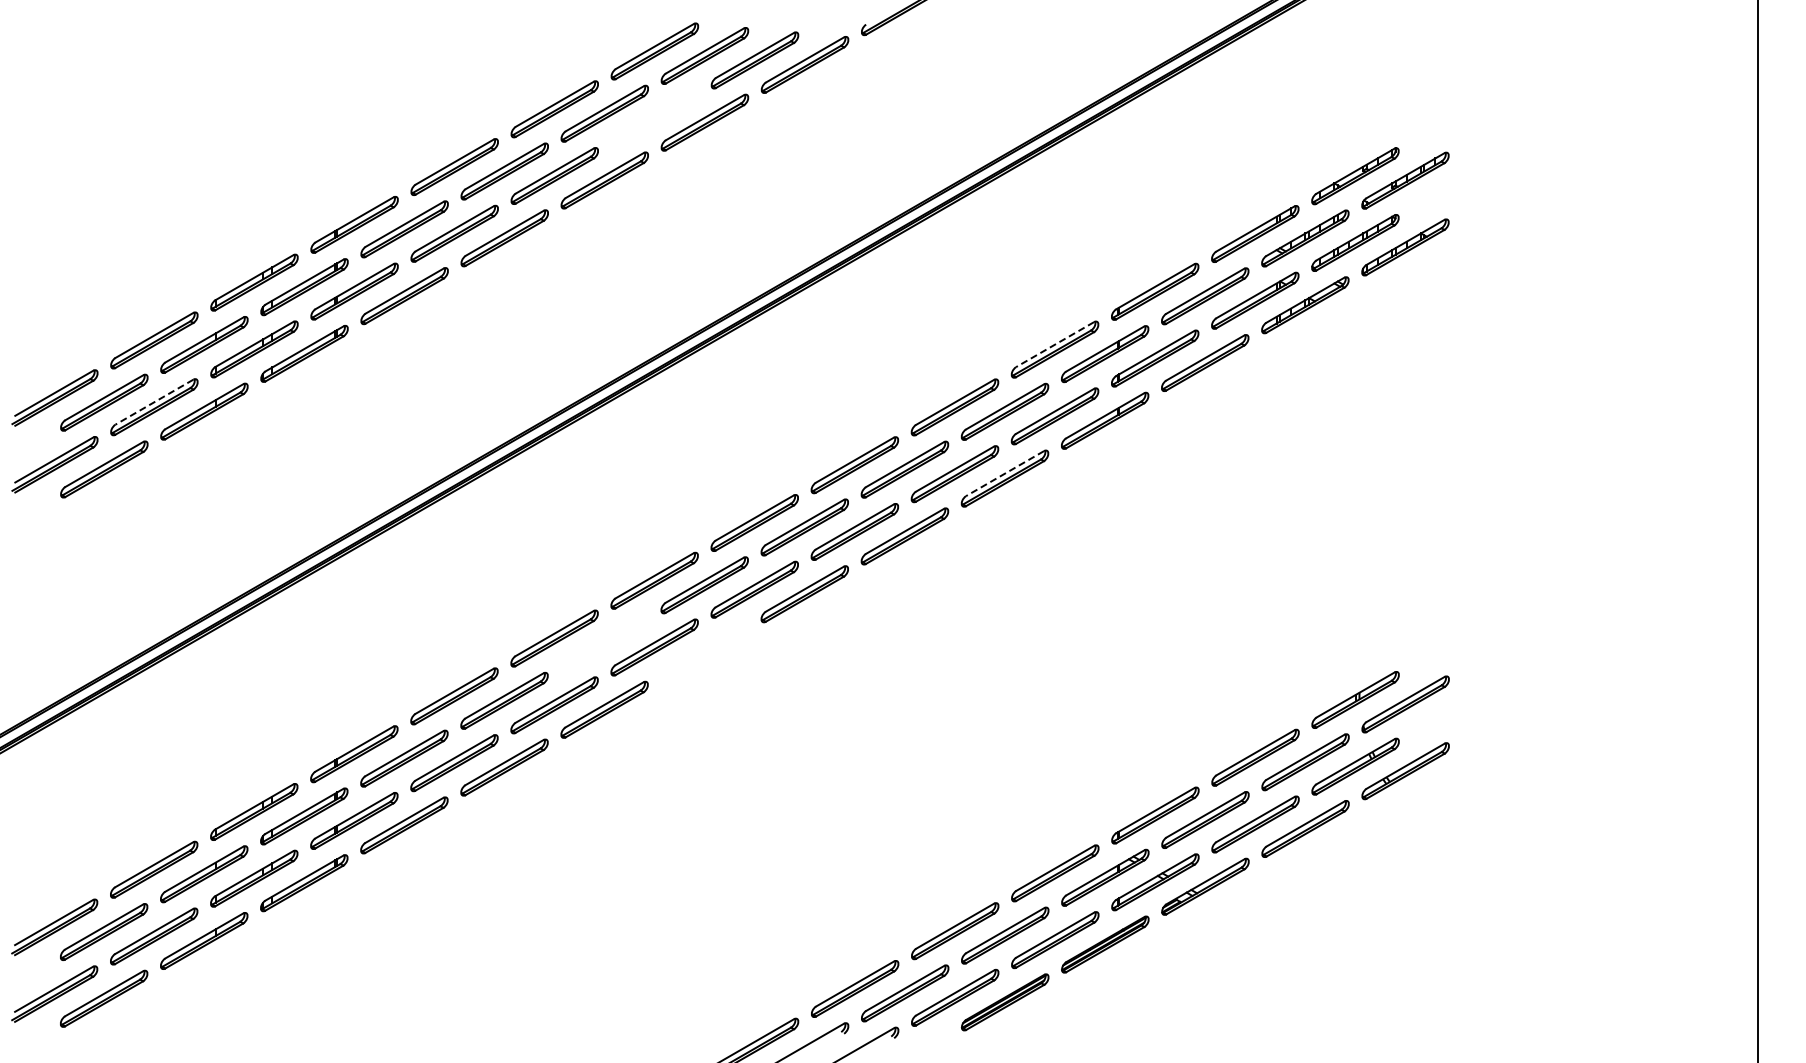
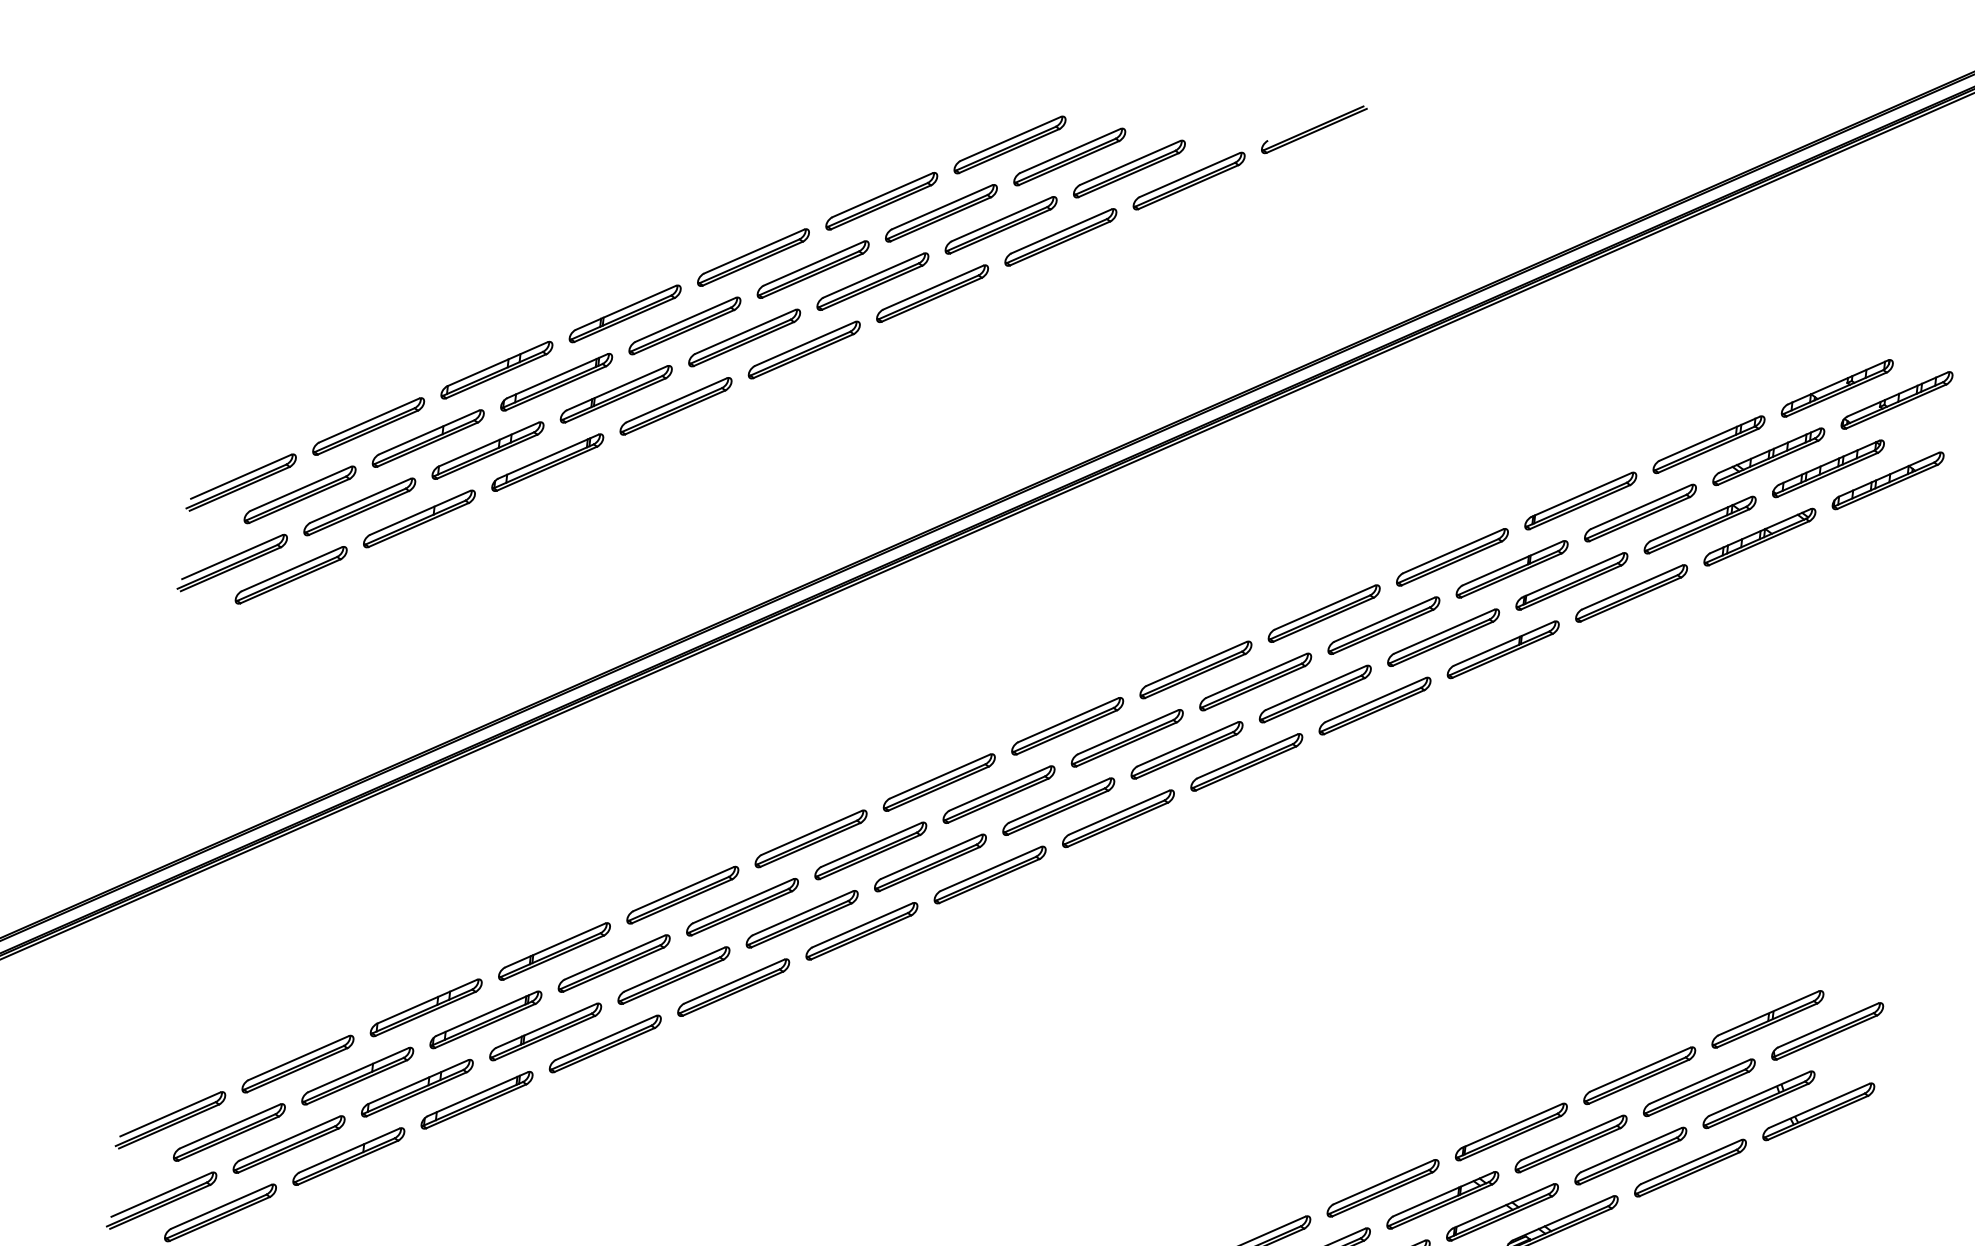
part: (654, 118) -> (1000, 225), added
line: (1054, 344) -> (1452, 551), dashed -> solid
line: (153, 402) -> (359, 501), dashed -> solid
line: (1004, 473) -> (1375, 699), dashed -> solid
part: (604, 642) -> (870, 850), added
part: (704, 651) -> (990, 874), added

